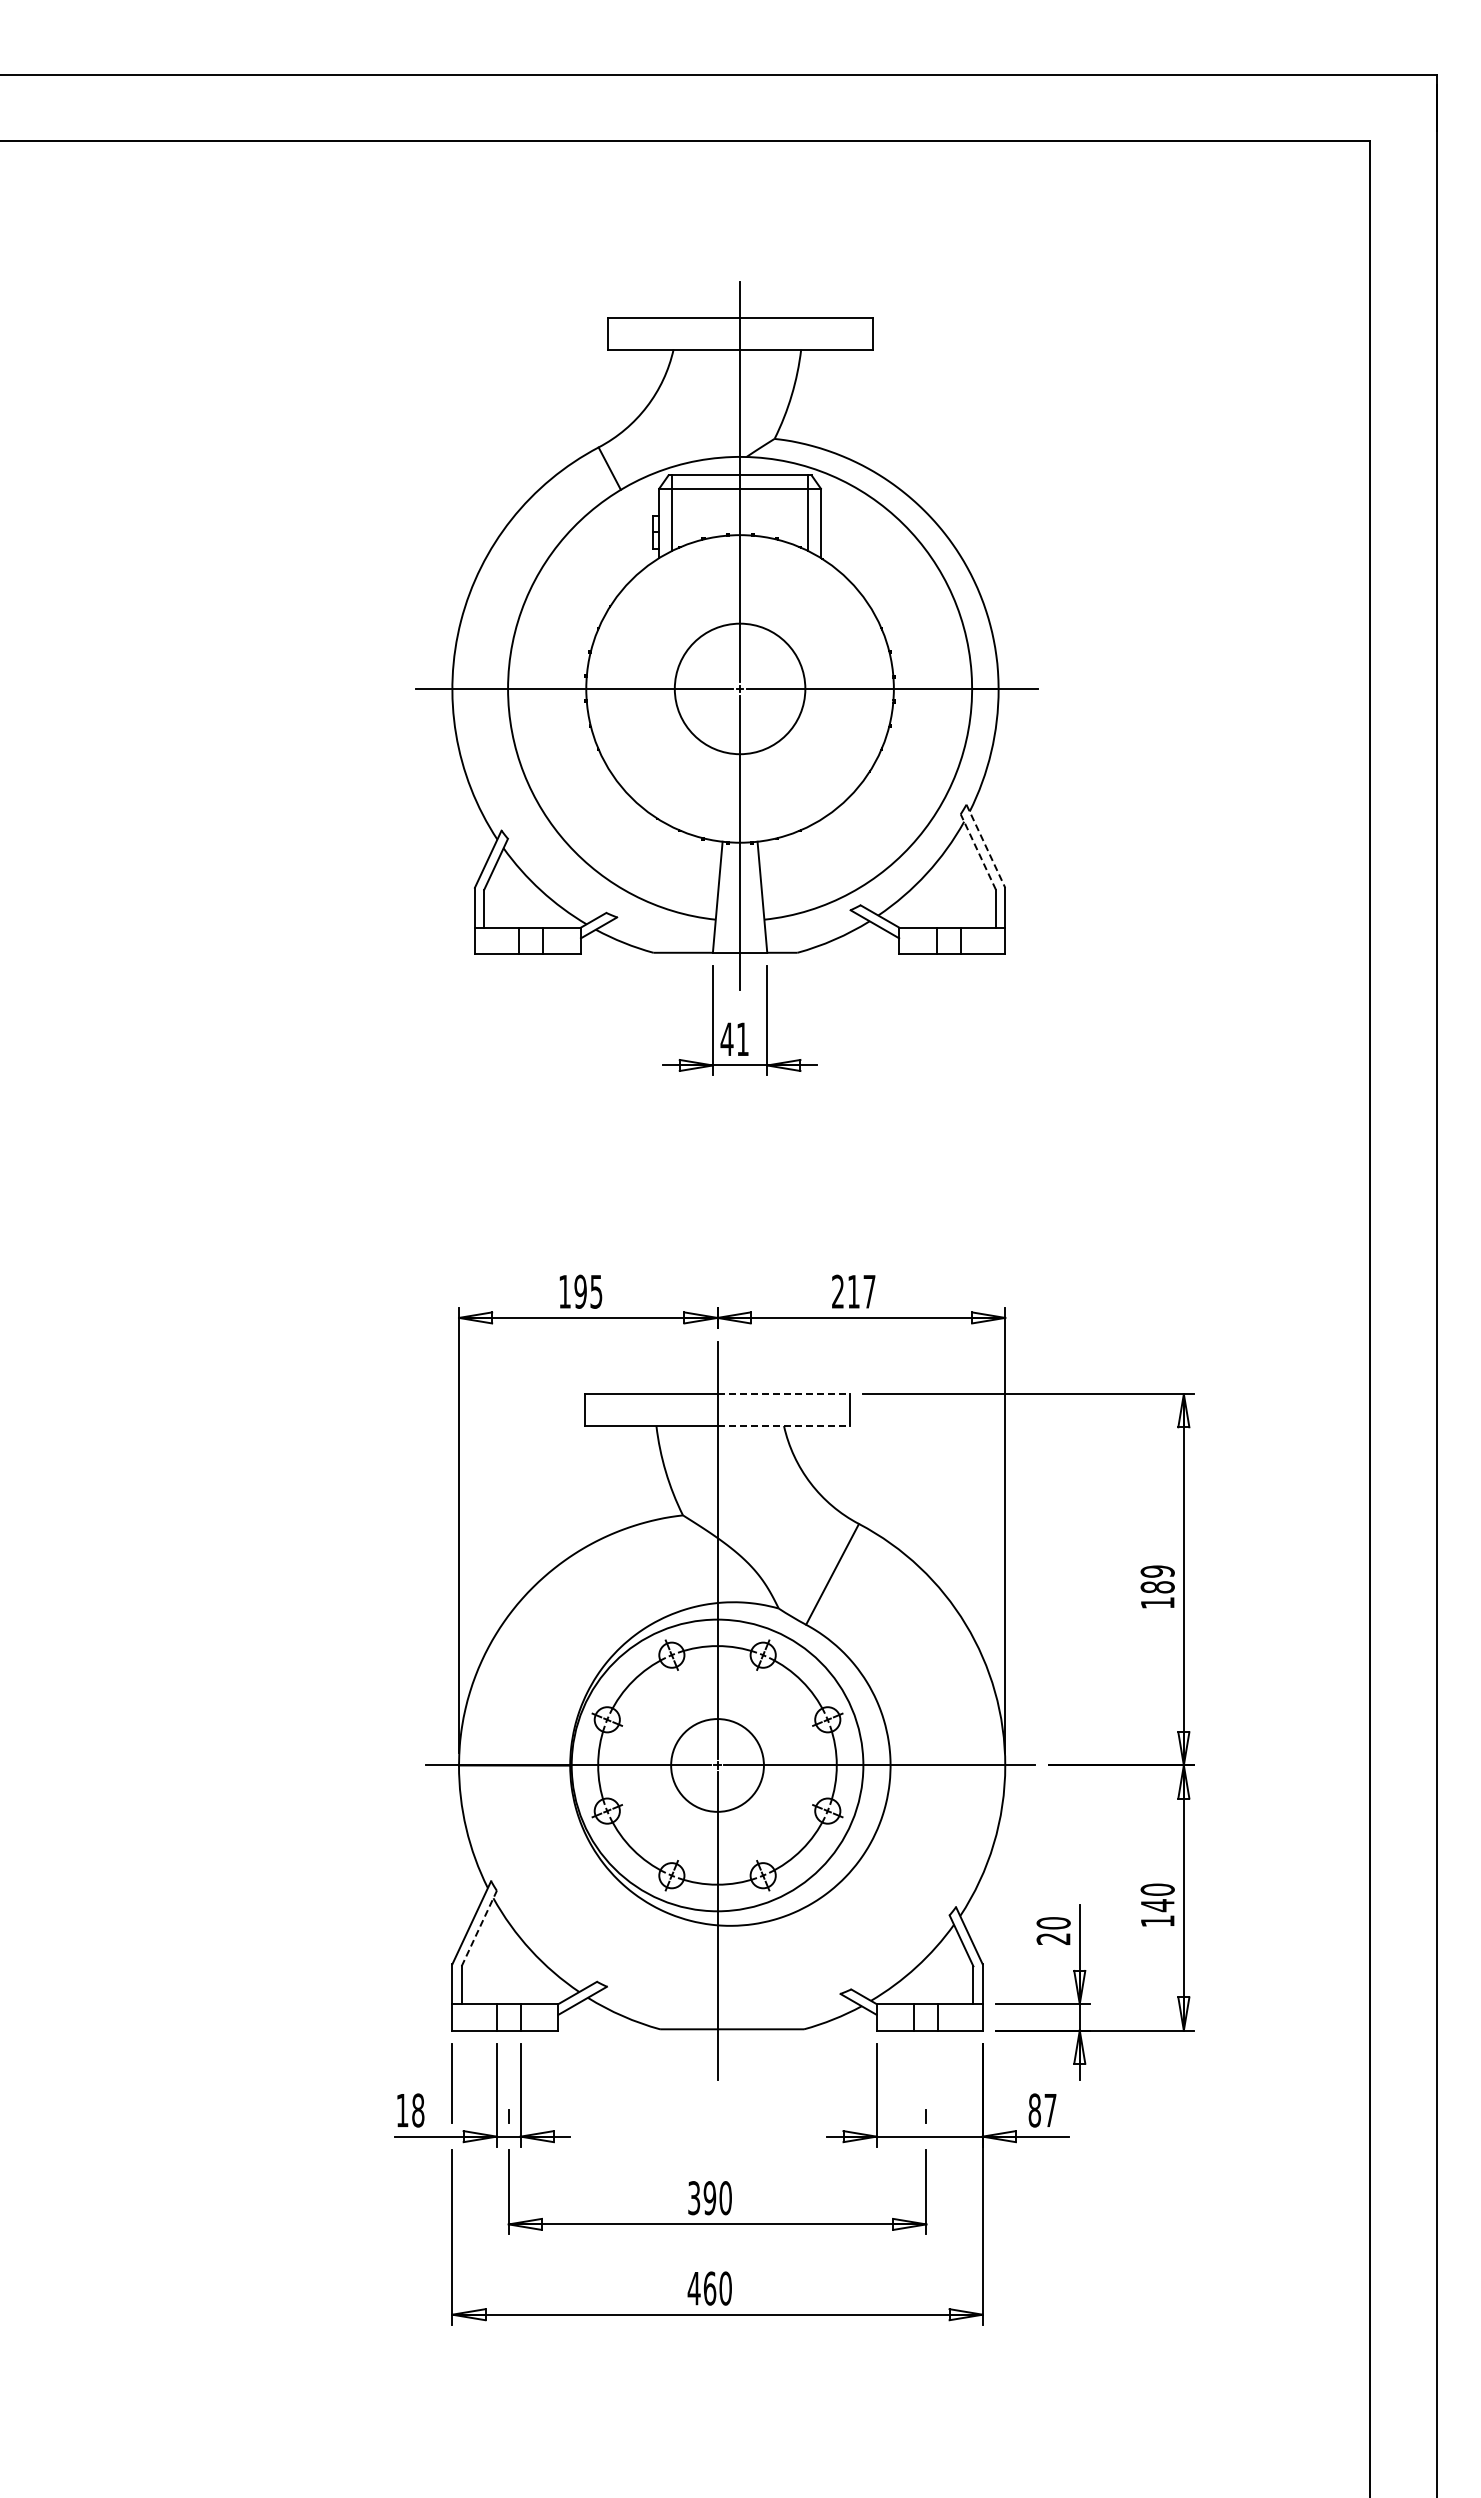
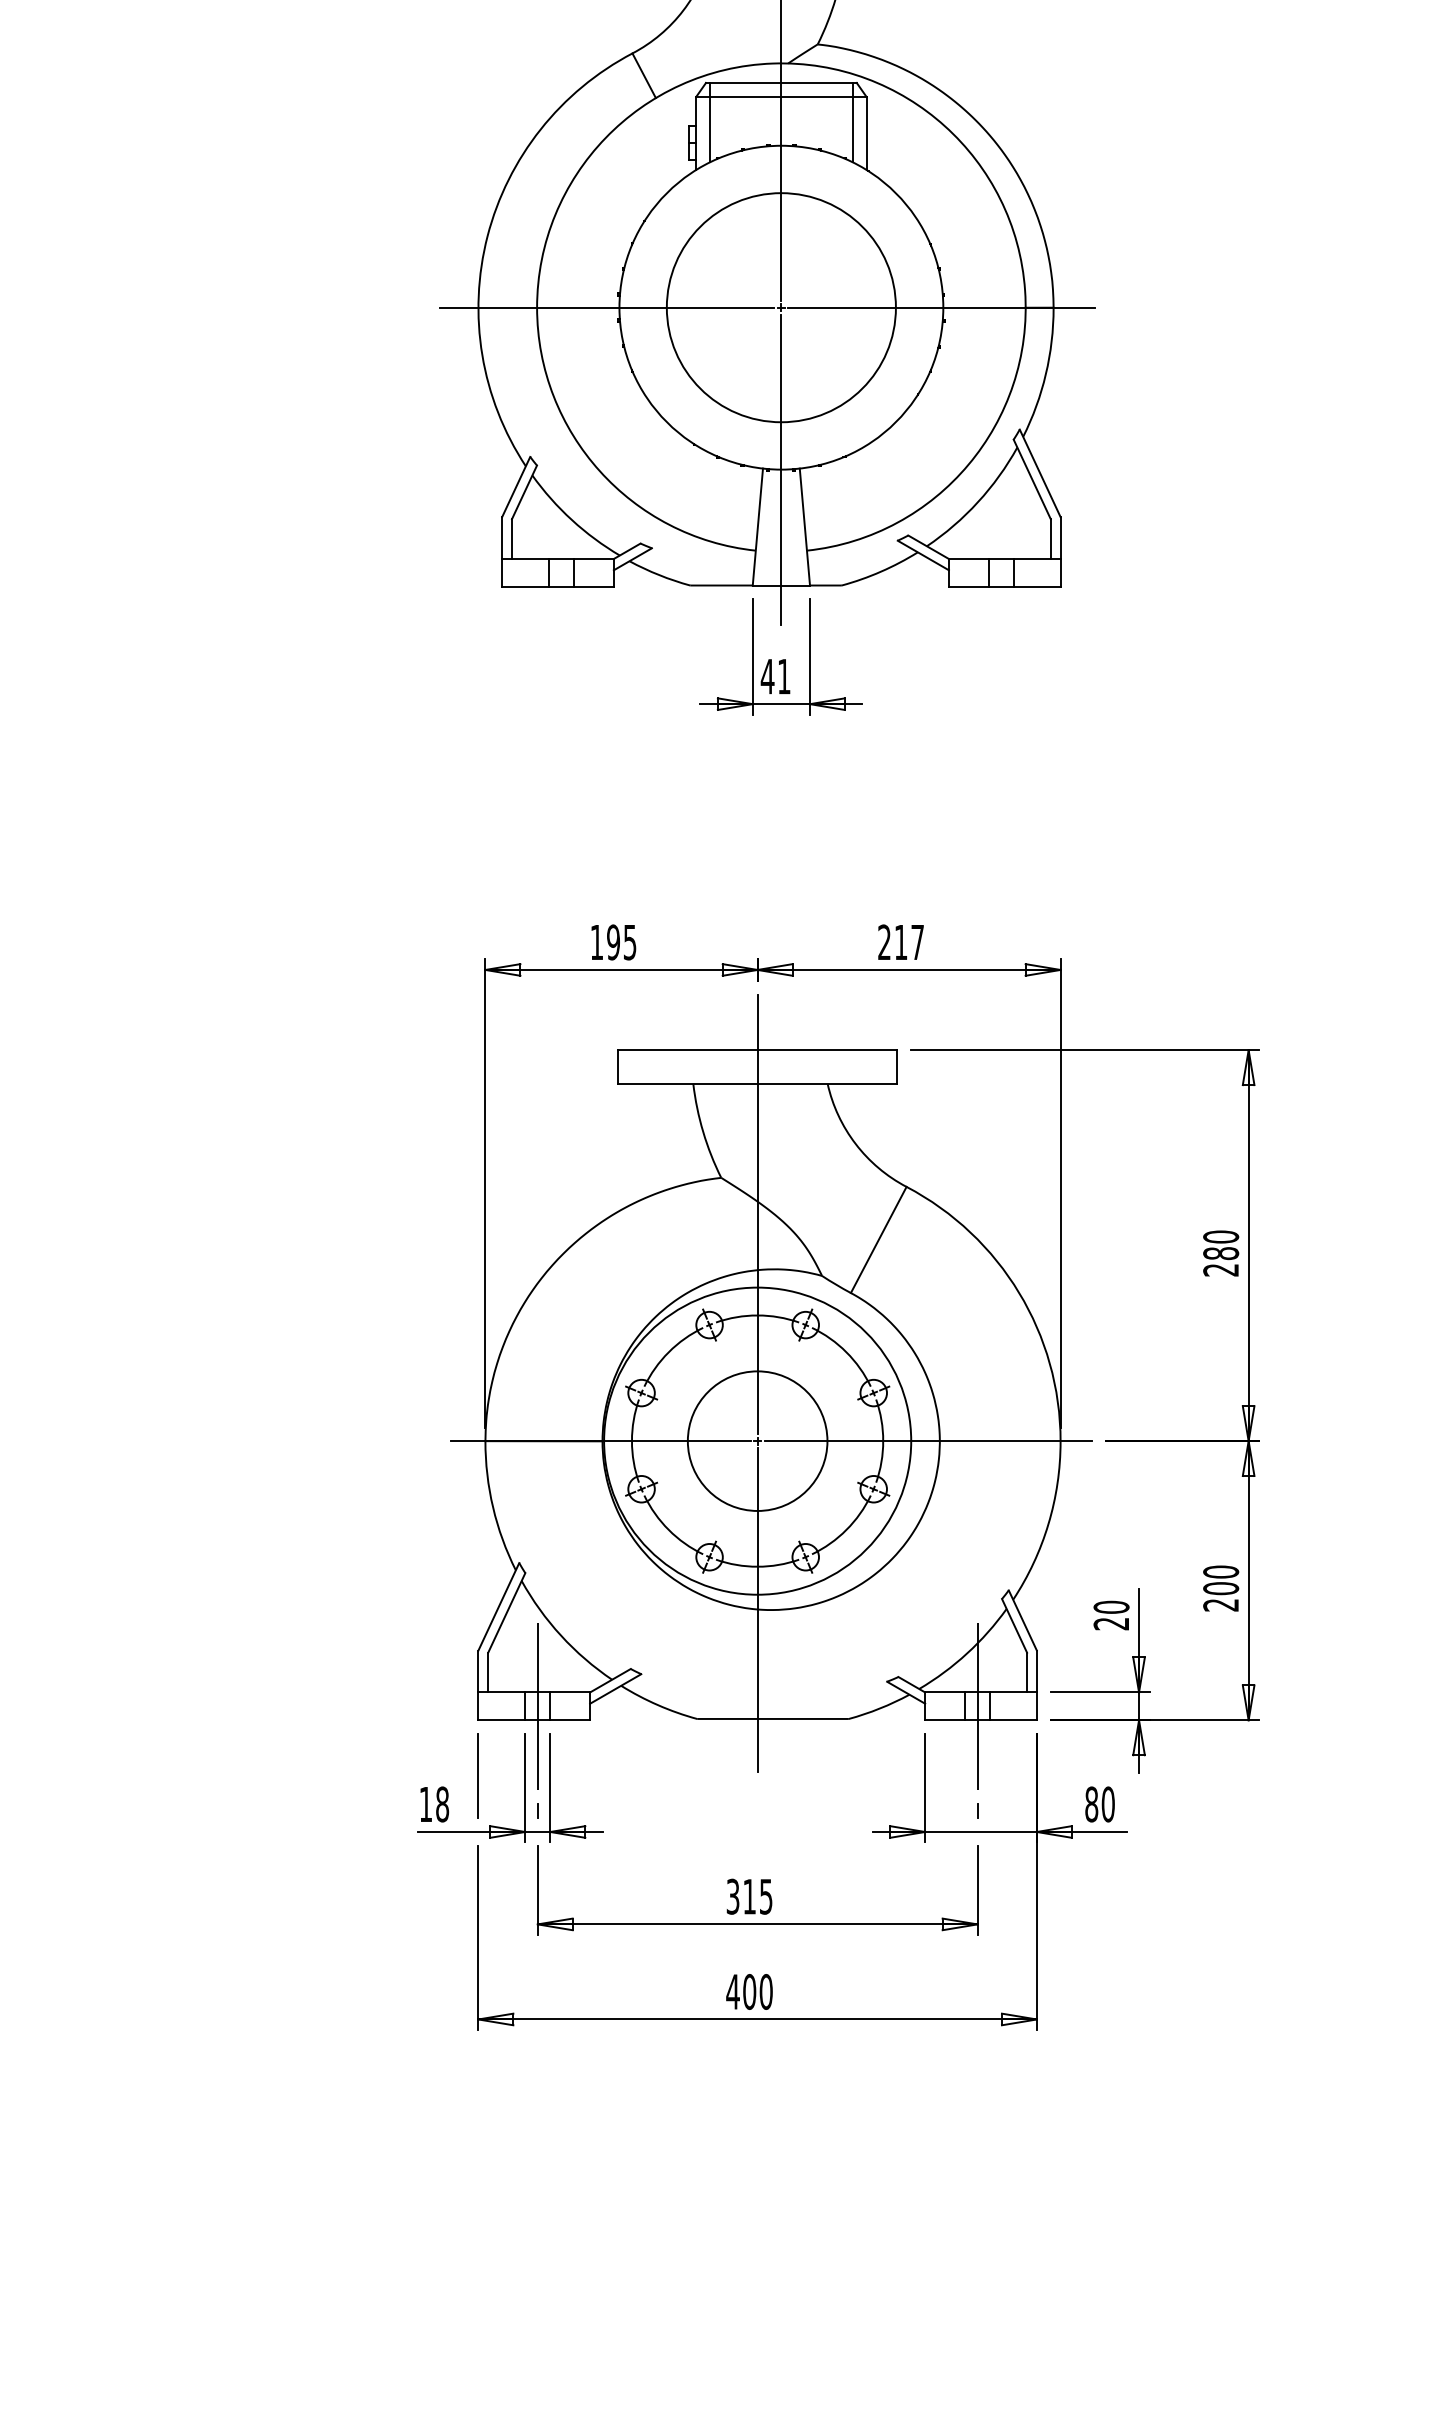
circle: (739, 688) -> (780, 307), size x1.67
line: (985, 846) -> (1039, 473), dashed -> solid
line: (978, 852) -> (1032, 479), dashed -> solid
line: (784, 1394) -> (828, 1050), dashed -> solid
line: (784, 1426) -> (828, 1084), dashed -> solid
text: (1157, 1587) -> (1220, 1253), 189 -> 280
circle: (717, 1765) -> (757, 1441), size x1.43
text: (1157, 1913) -> (1220, 1597), 140 -> 200
line: (479, 1928) -> (507, 1612), dashed -> solid
line: (508, 2016) -> (537, 1705), added
line: (926, 2016) -> (977, 1705), added
text: (1050, 2110) -> (1108, 1804), 87 -> 80
text: (717, 2198) -> (757, 1897), 390 -> 315
text: (709, 2288) -> (749, 1991), 460 -> 400

